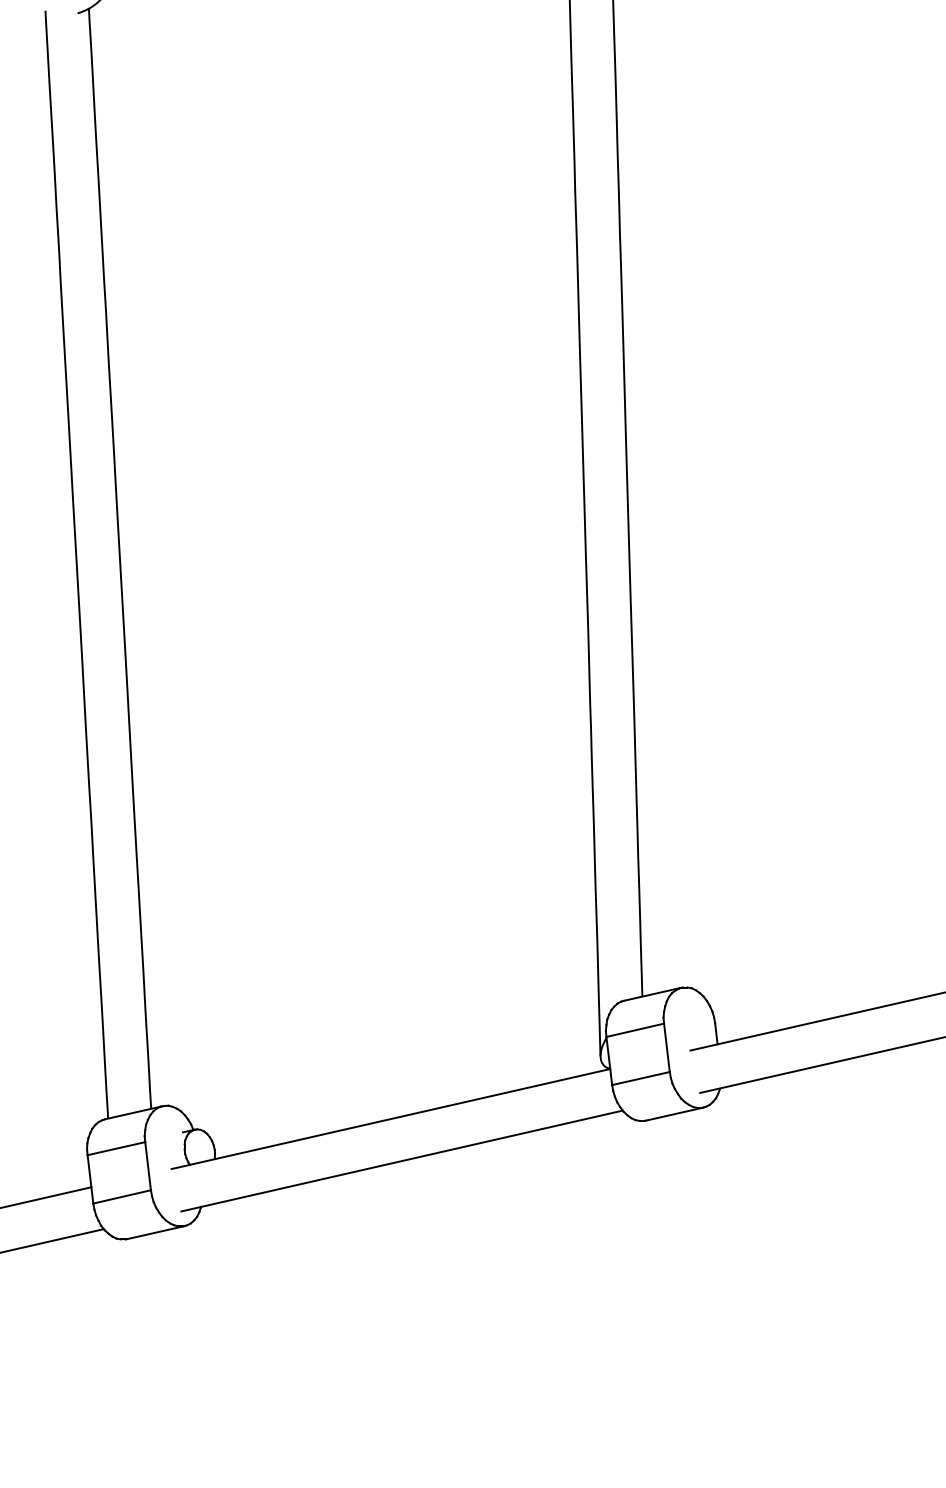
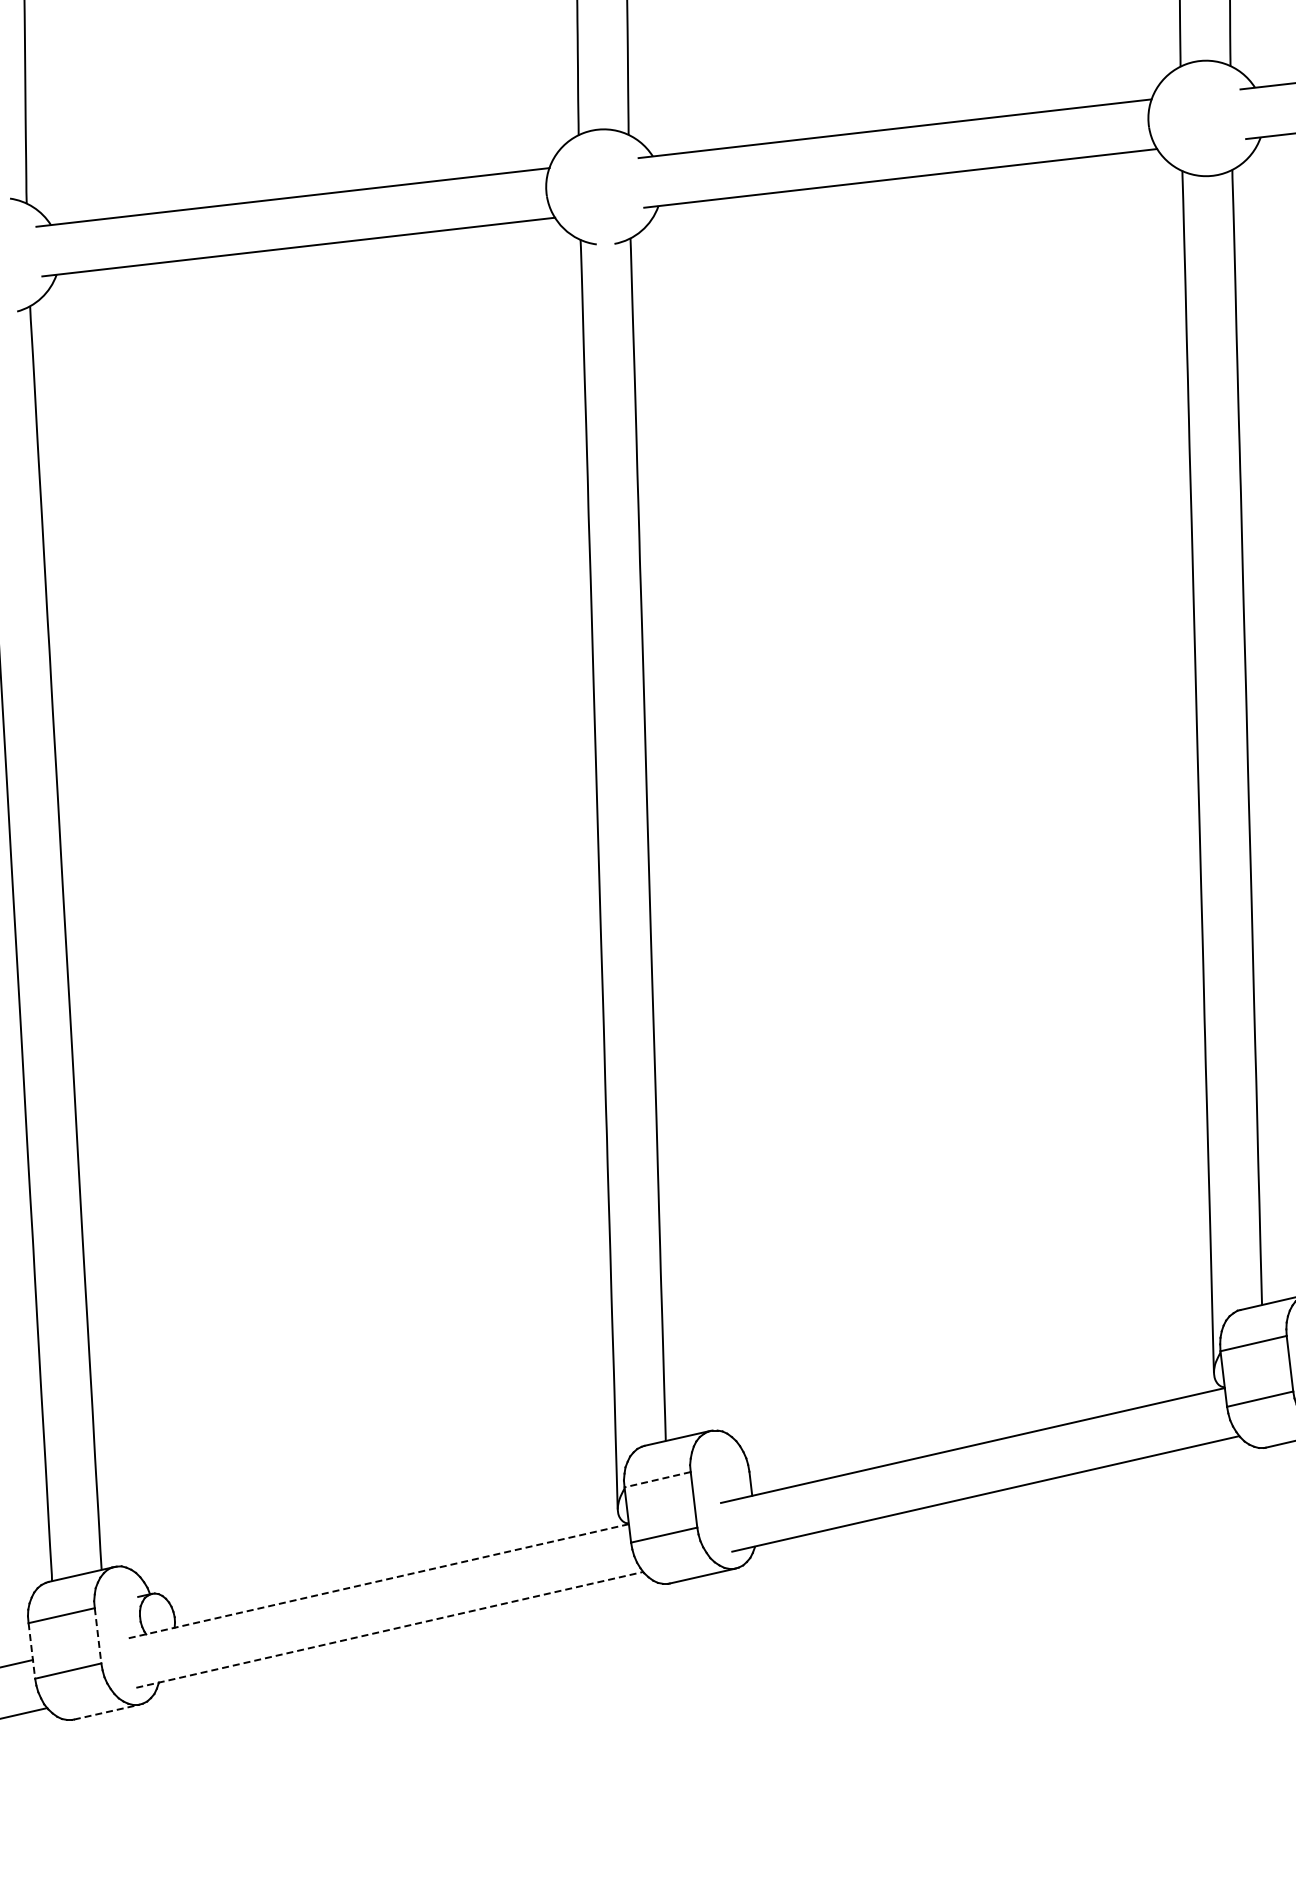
line: (635, 1030) -> (657, 1479), solid -> dashed
line: (390, 1118) -> (376, 1581), solid -> dashed
line: (402, 1160) -> (390, 1629), solid -> dashed
line: (148, 1165) -> (98, 1635), solid -> dashed
line: (90, 1178) -> (31, 1650), solid -> dashed
line: (155, 1232) -> (106, 1712), solid -> dashed

